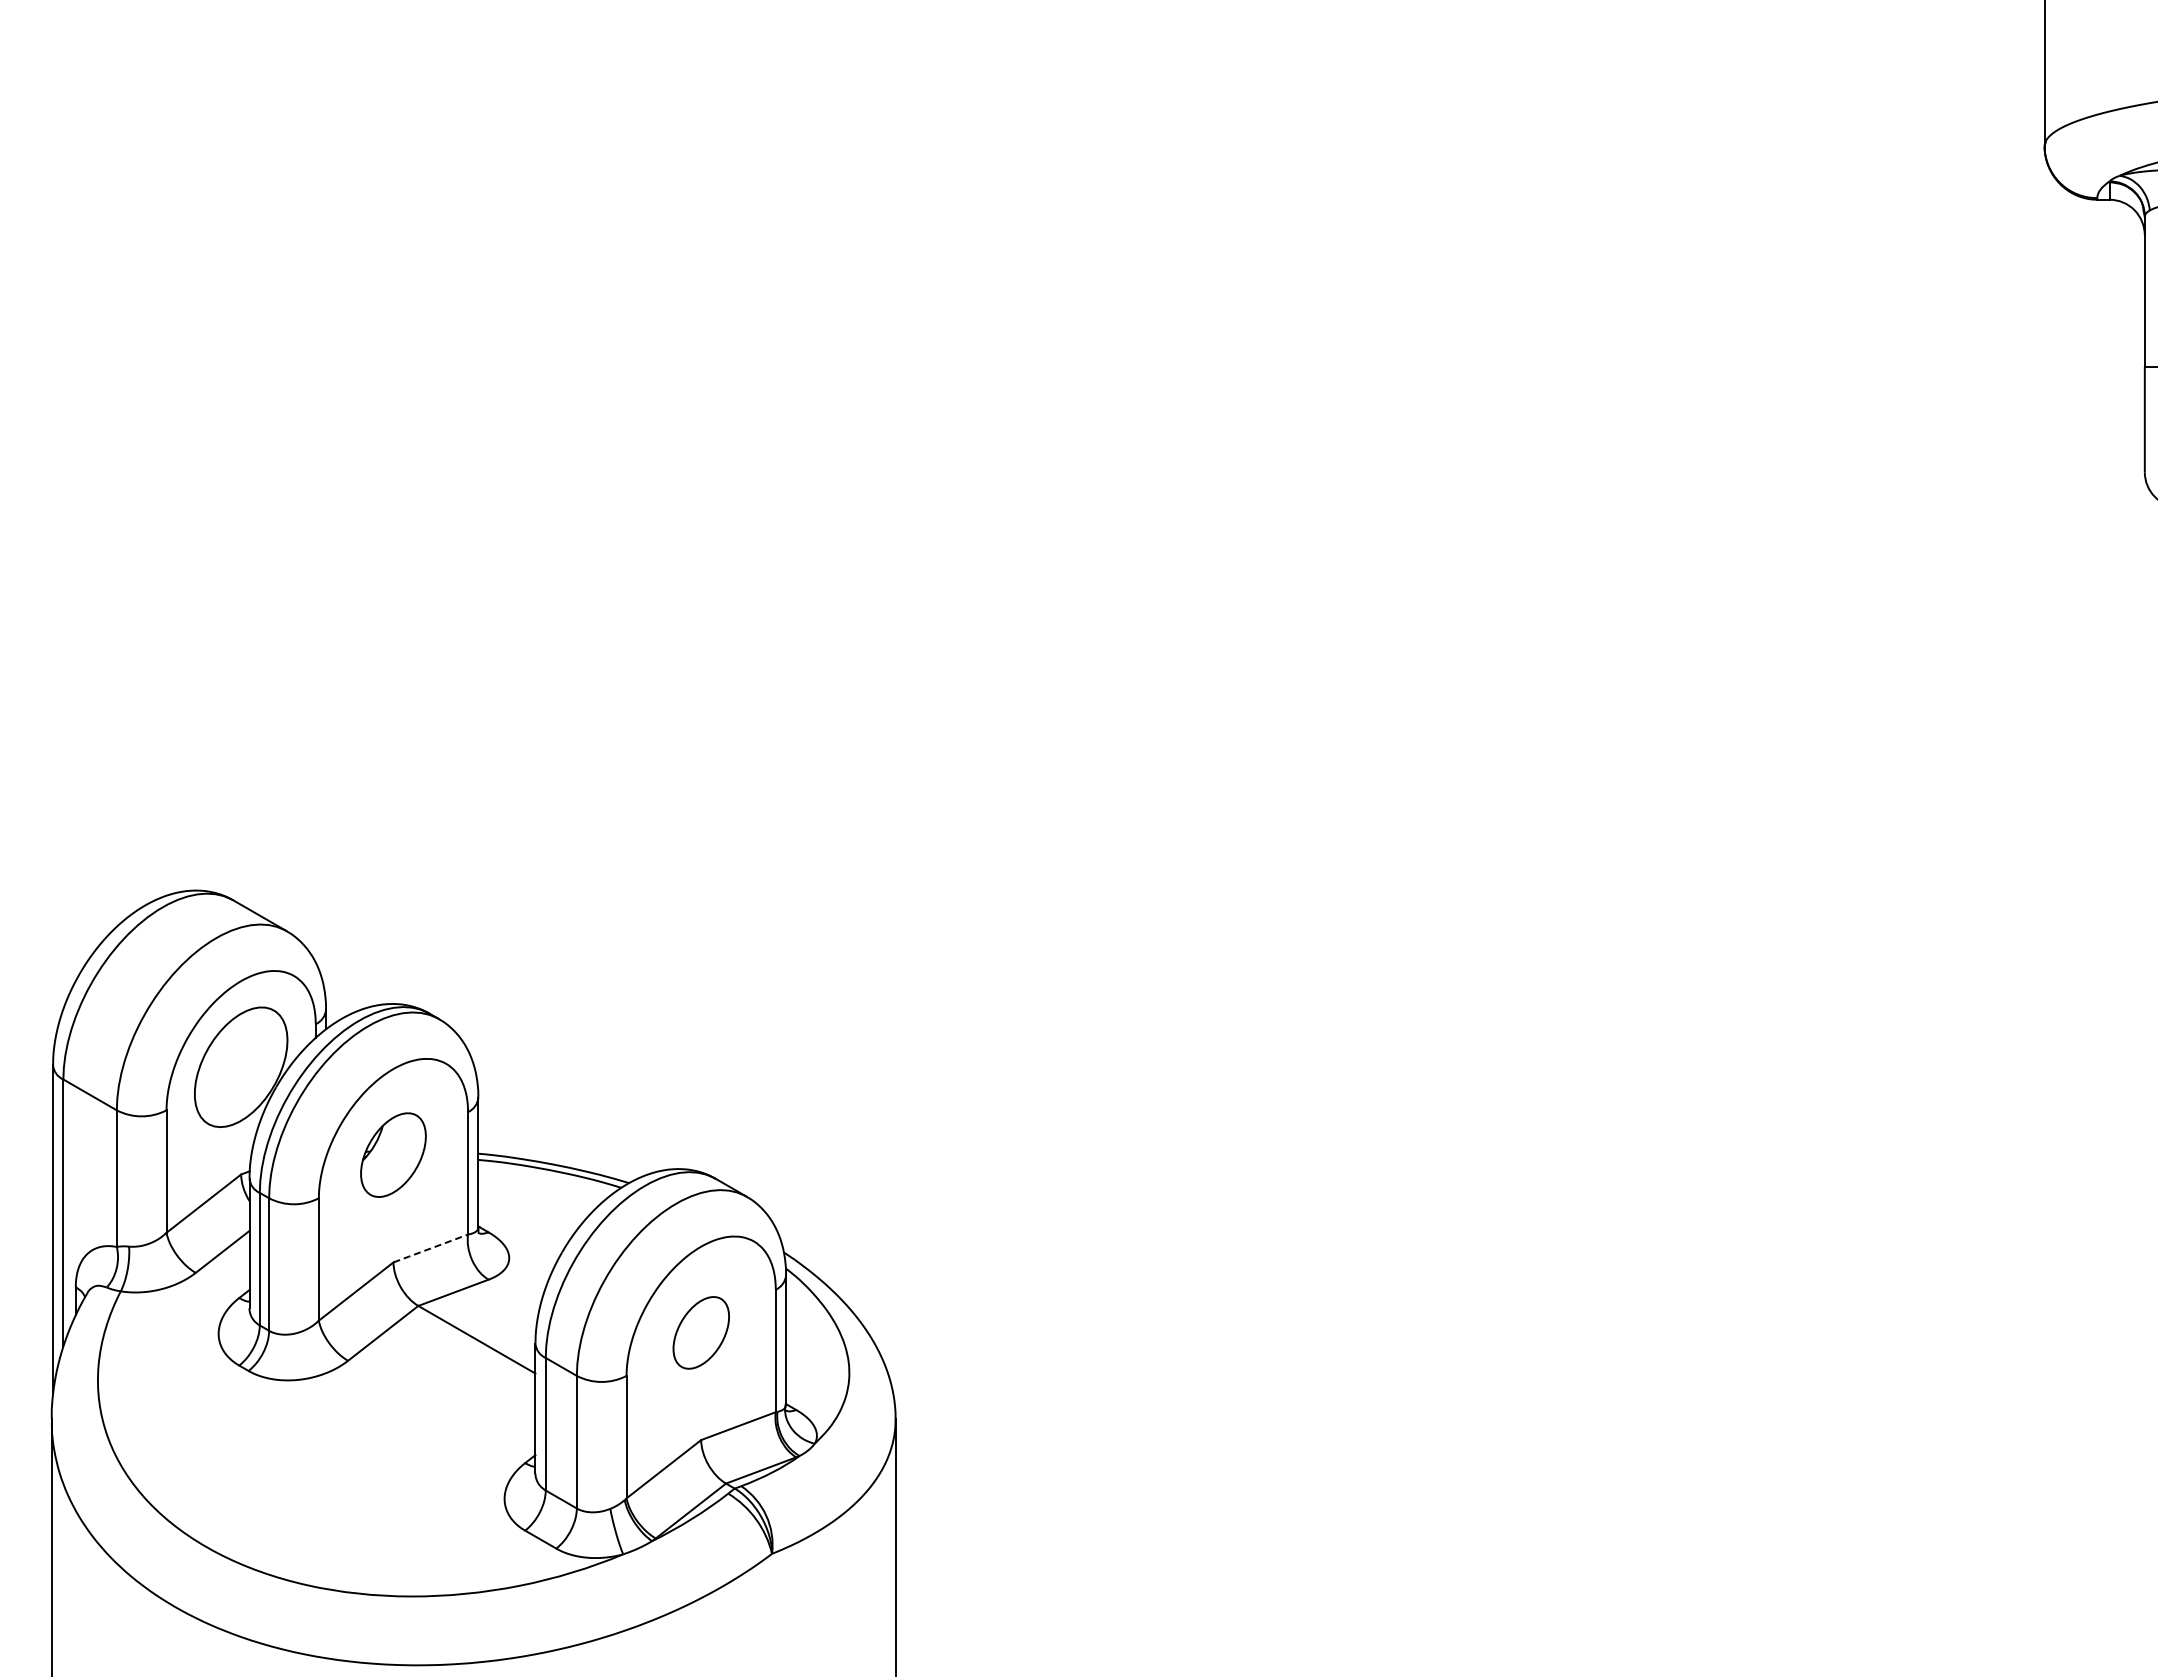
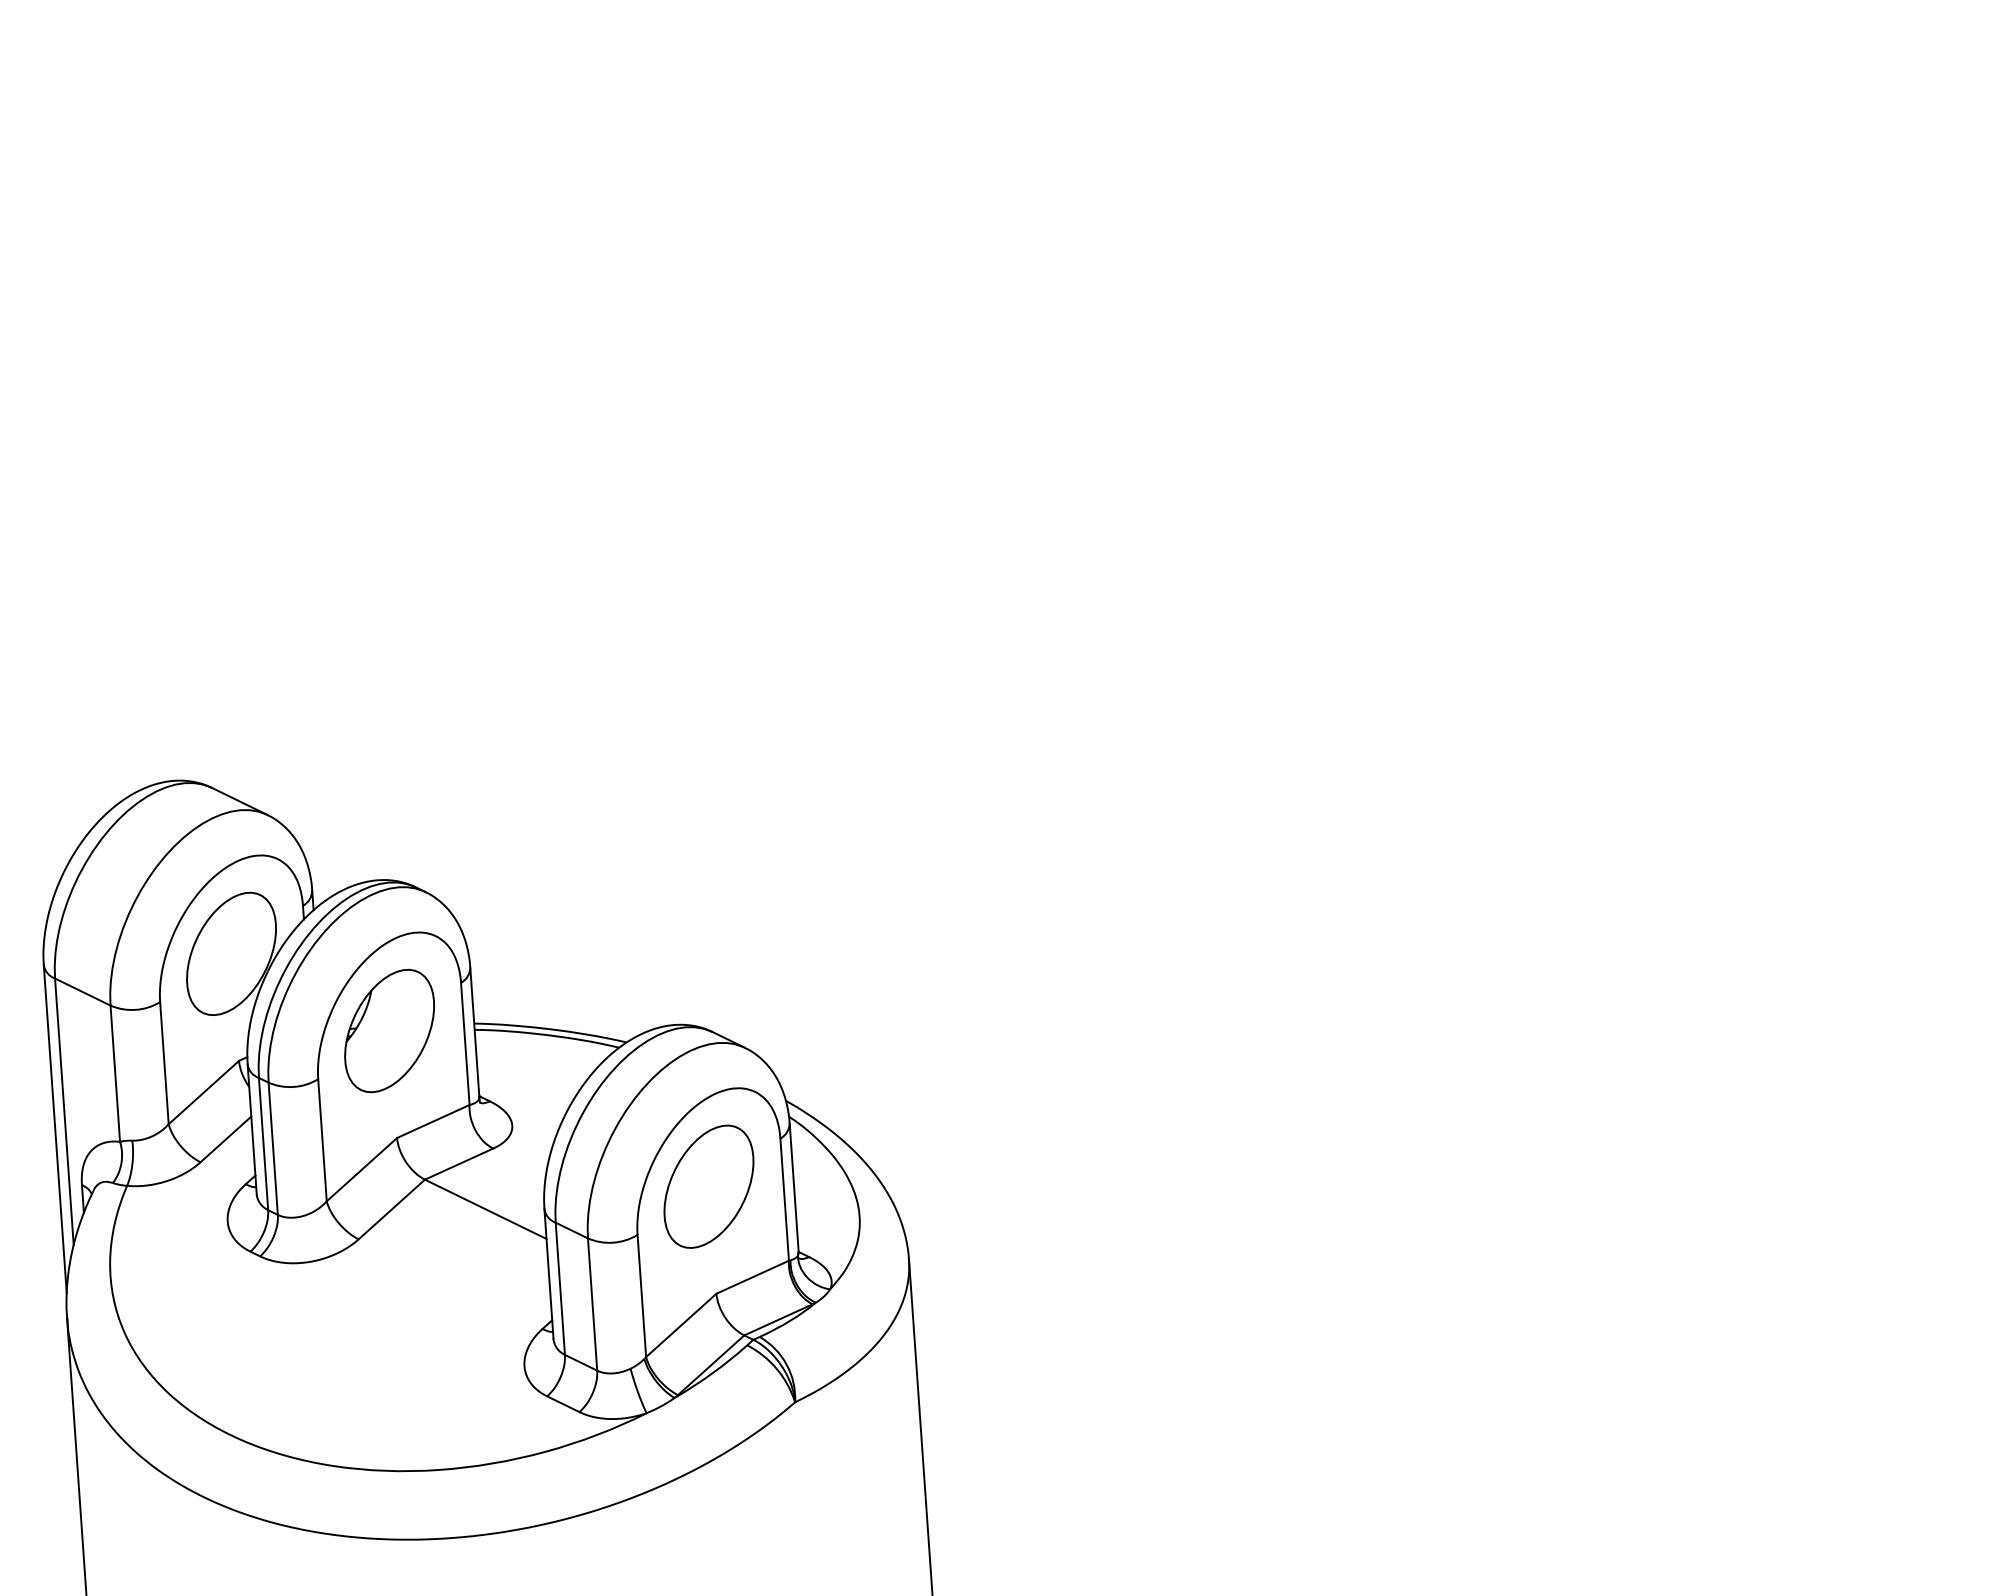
part: (393, 1154) -> (389, 1030), size x1.43
line: (430, 1248) -> (433, 1121), dashed -> solid
part: (701, 1332) -> (709, 1186), size x1.67

